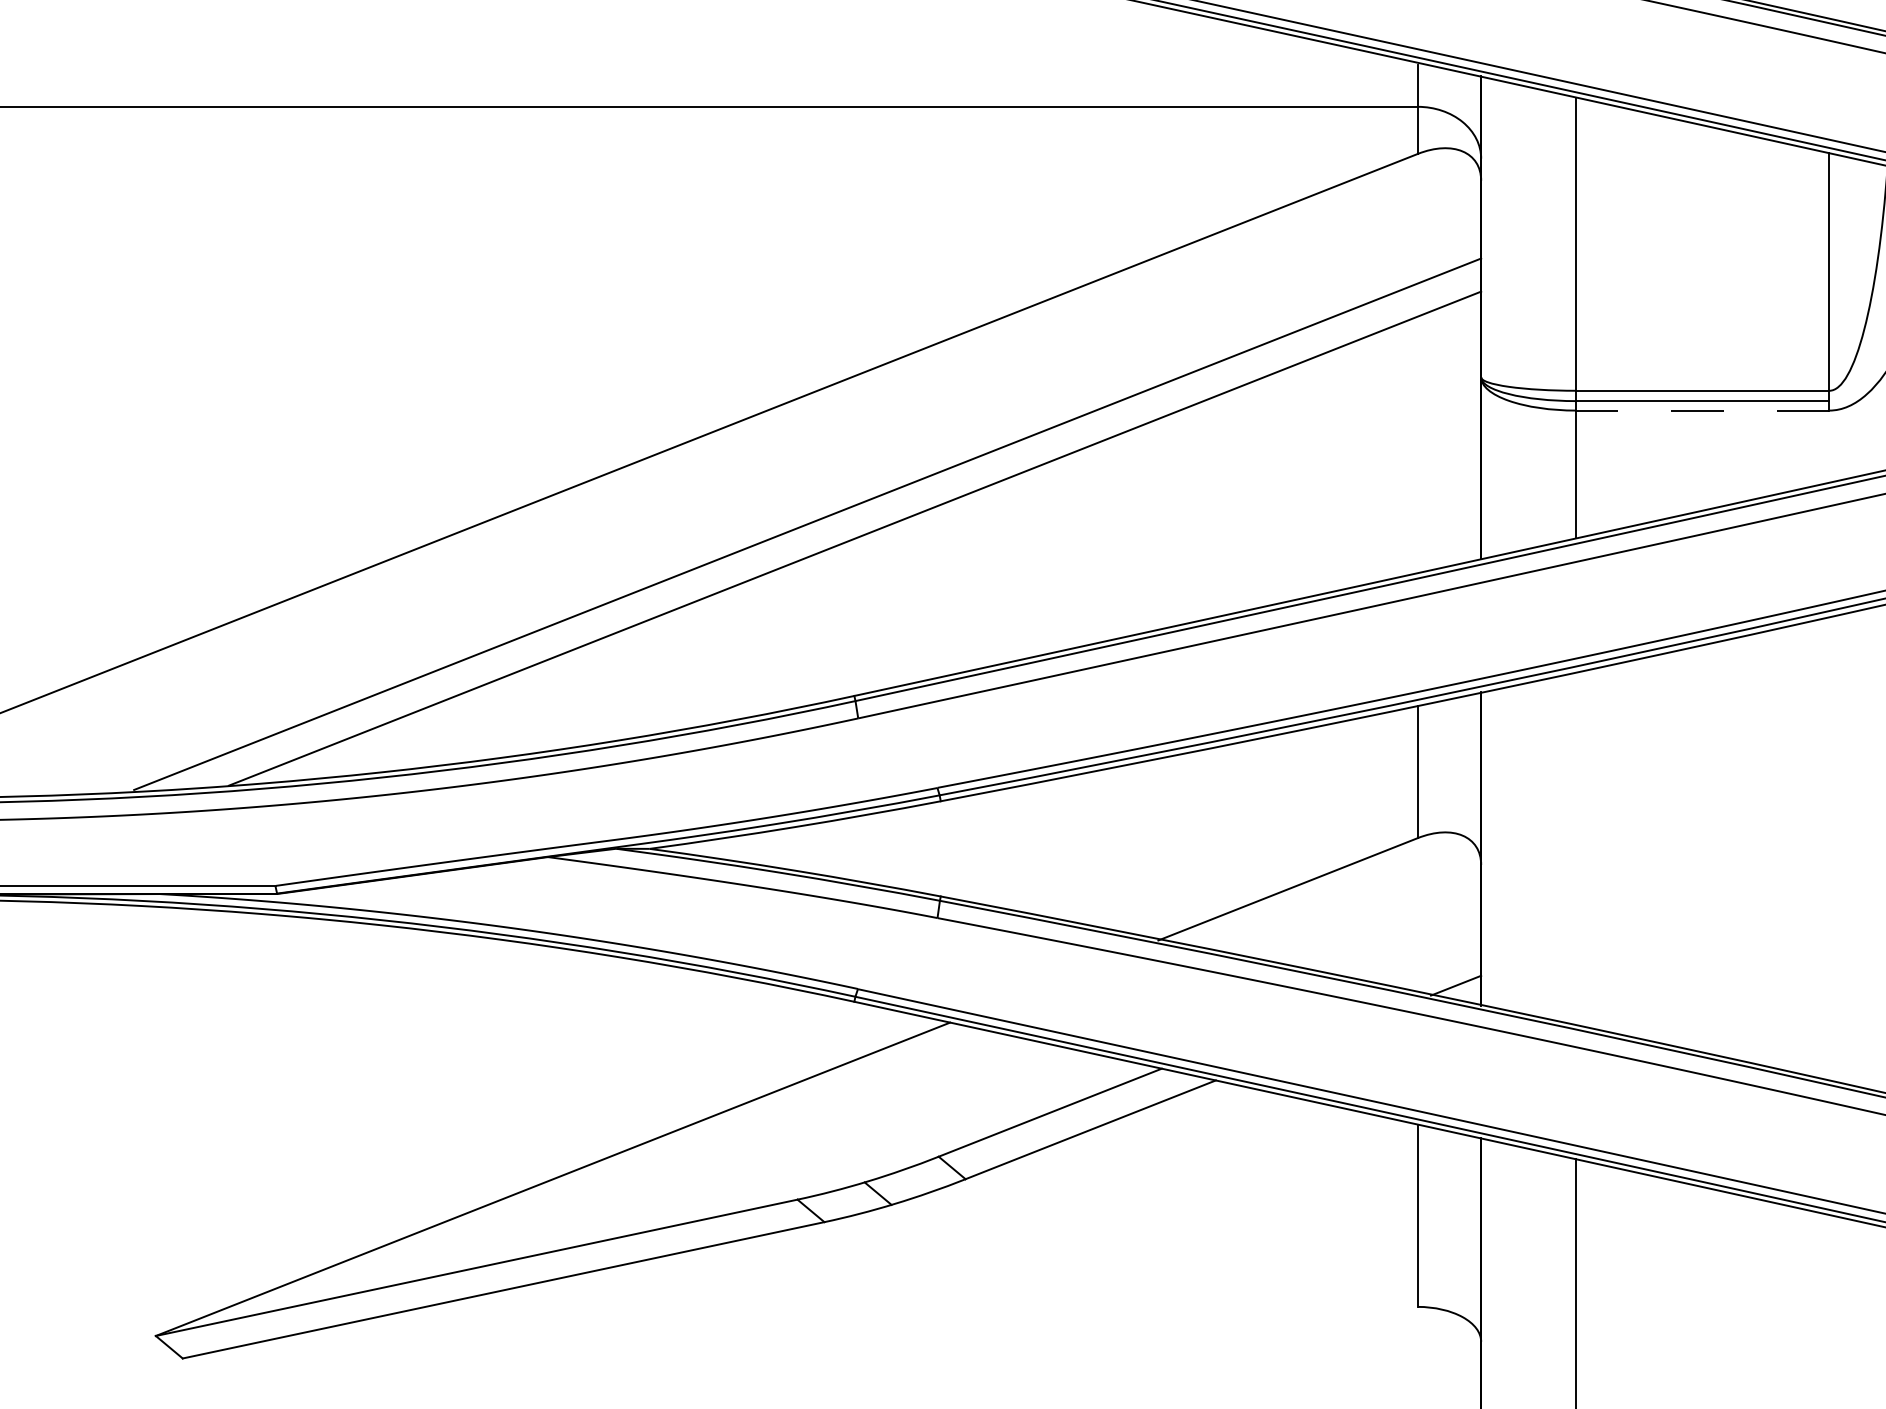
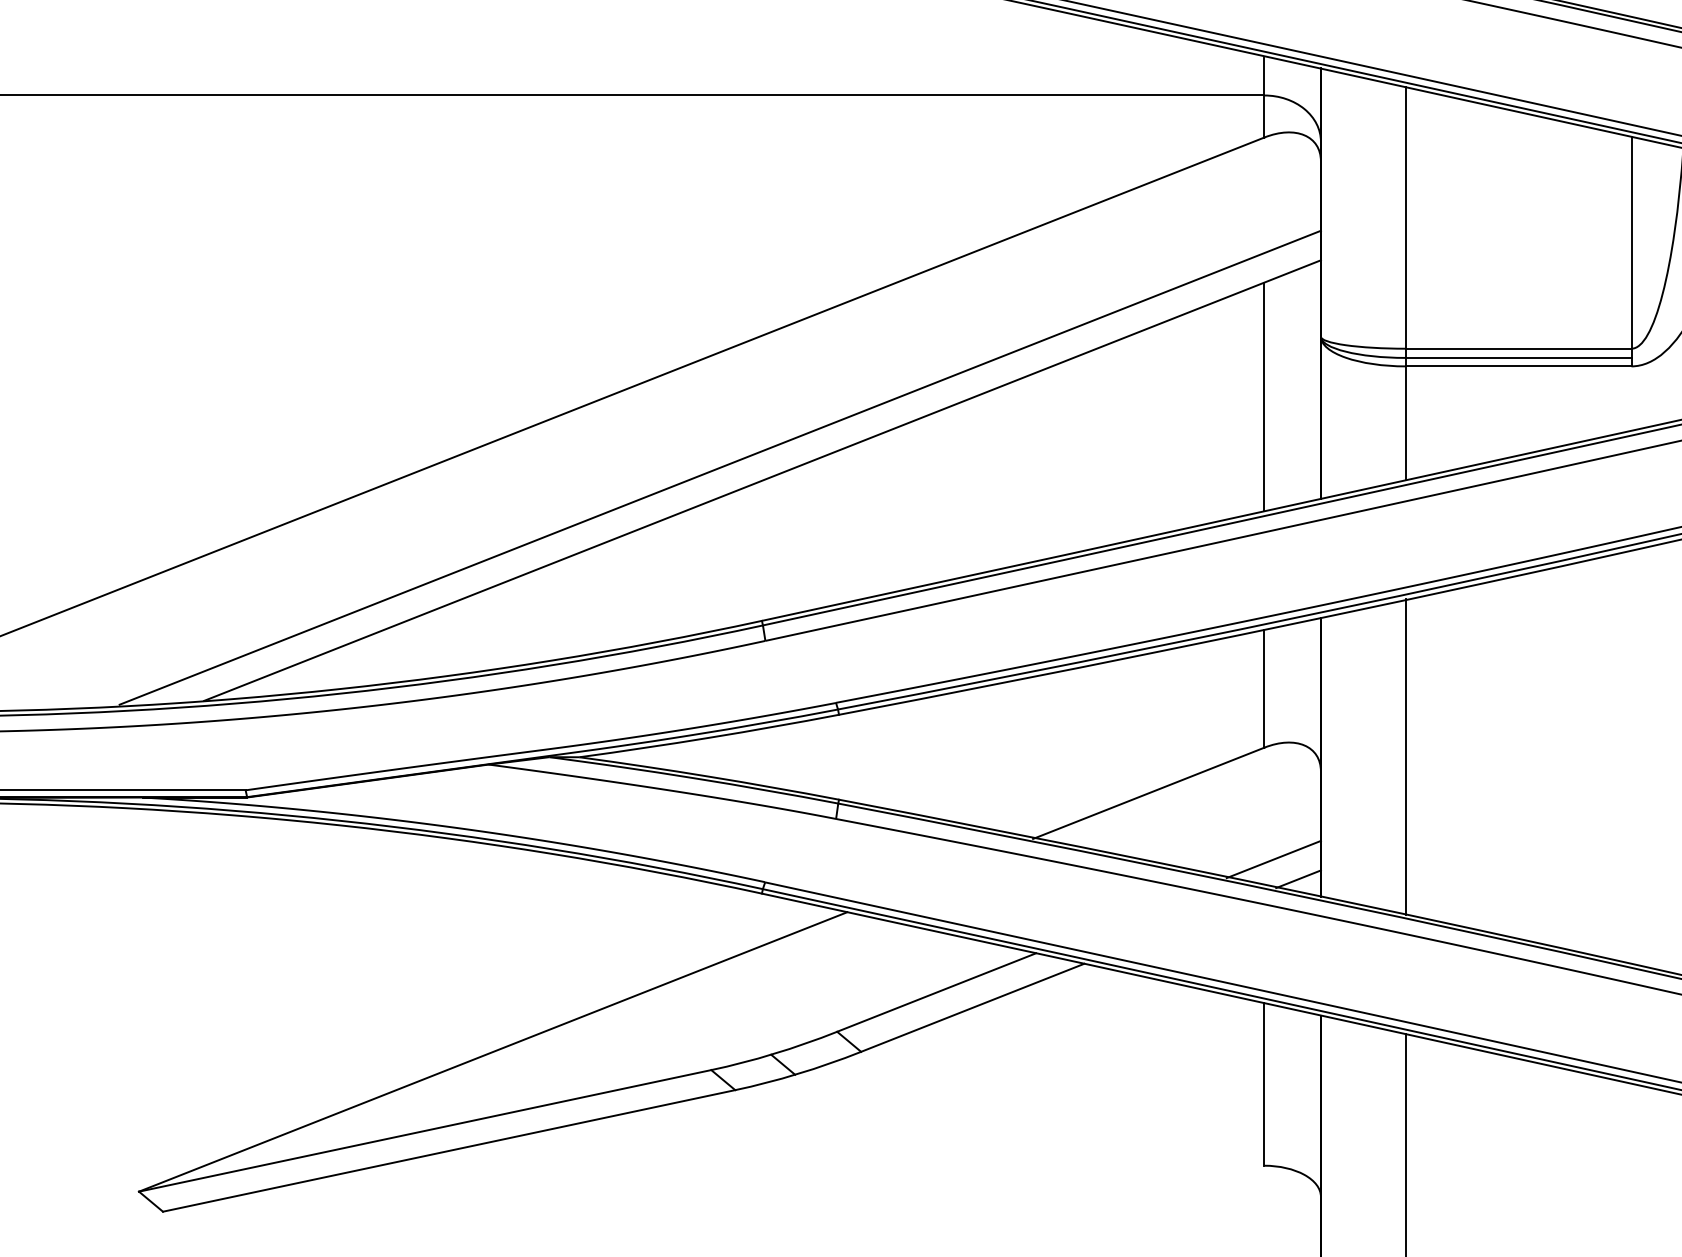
line: (1702, 410) -> (1518, 366), dashed -> solid
line: (1417, 444) -> (1264, 396), added
line: (1576, 848) -> (1405, 756), added
line: (1428, 963) -> (1273, 859), added

